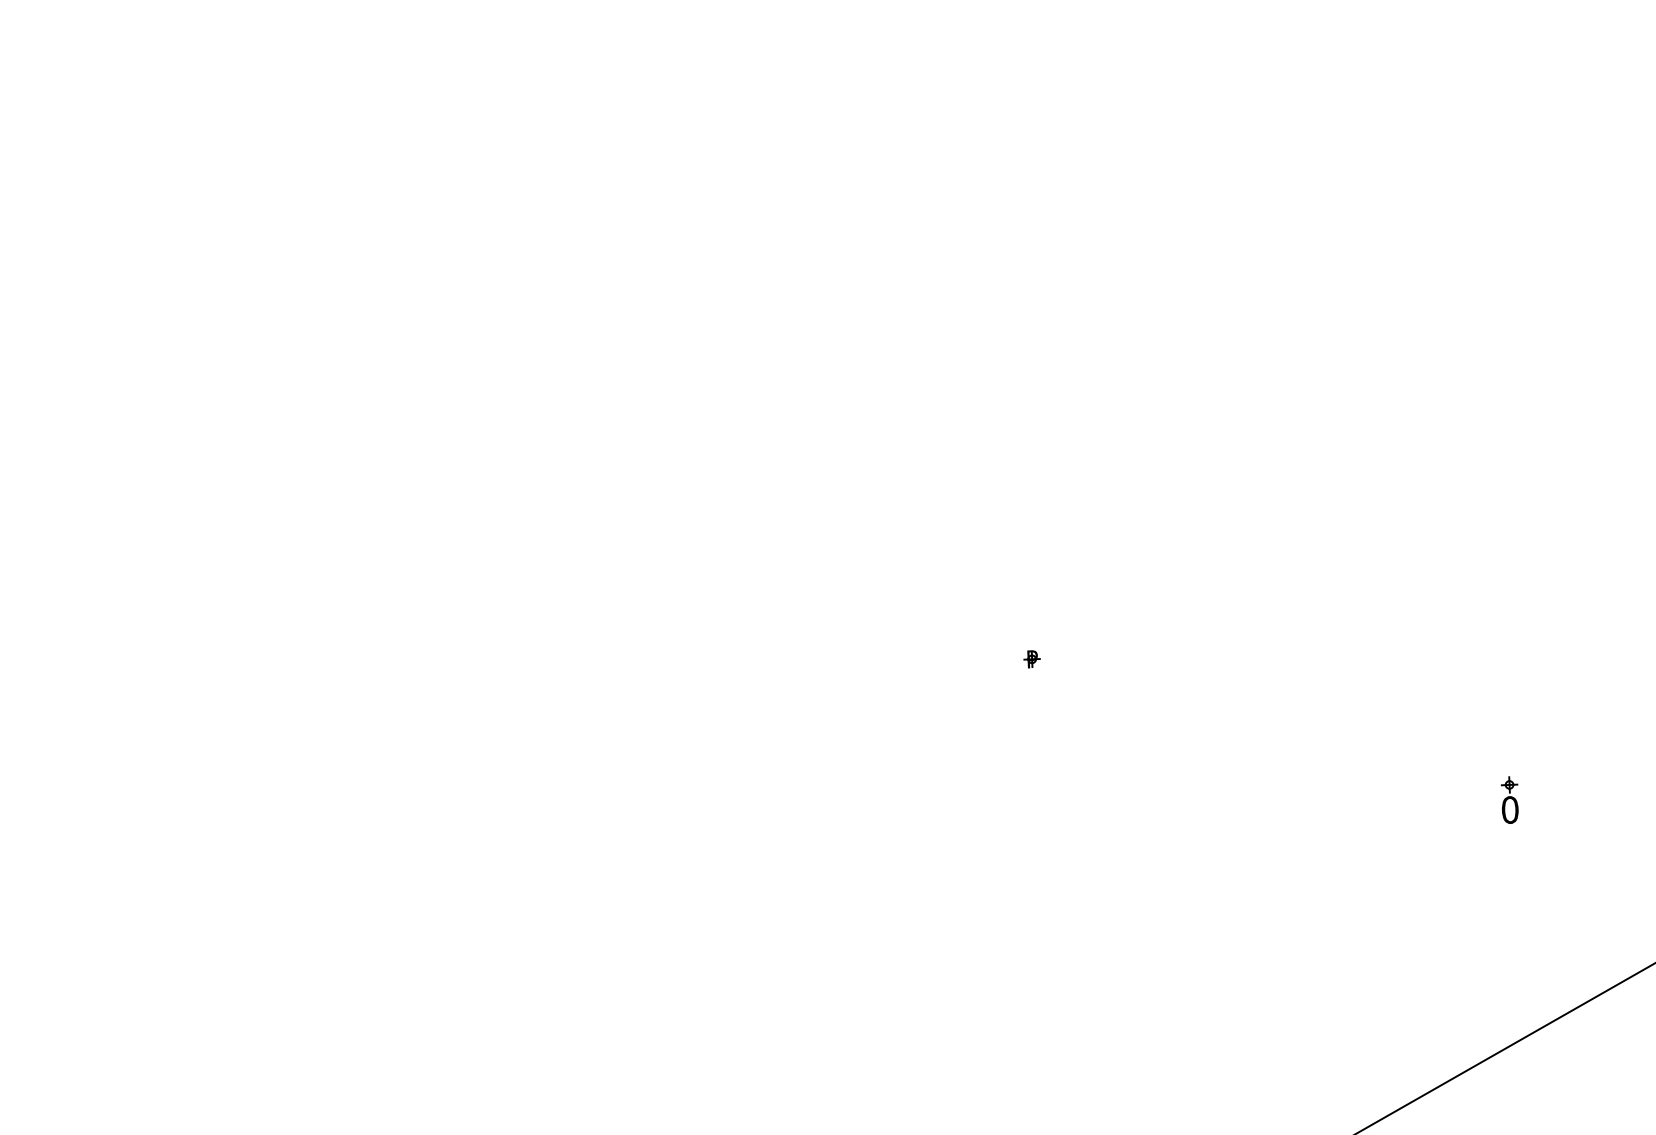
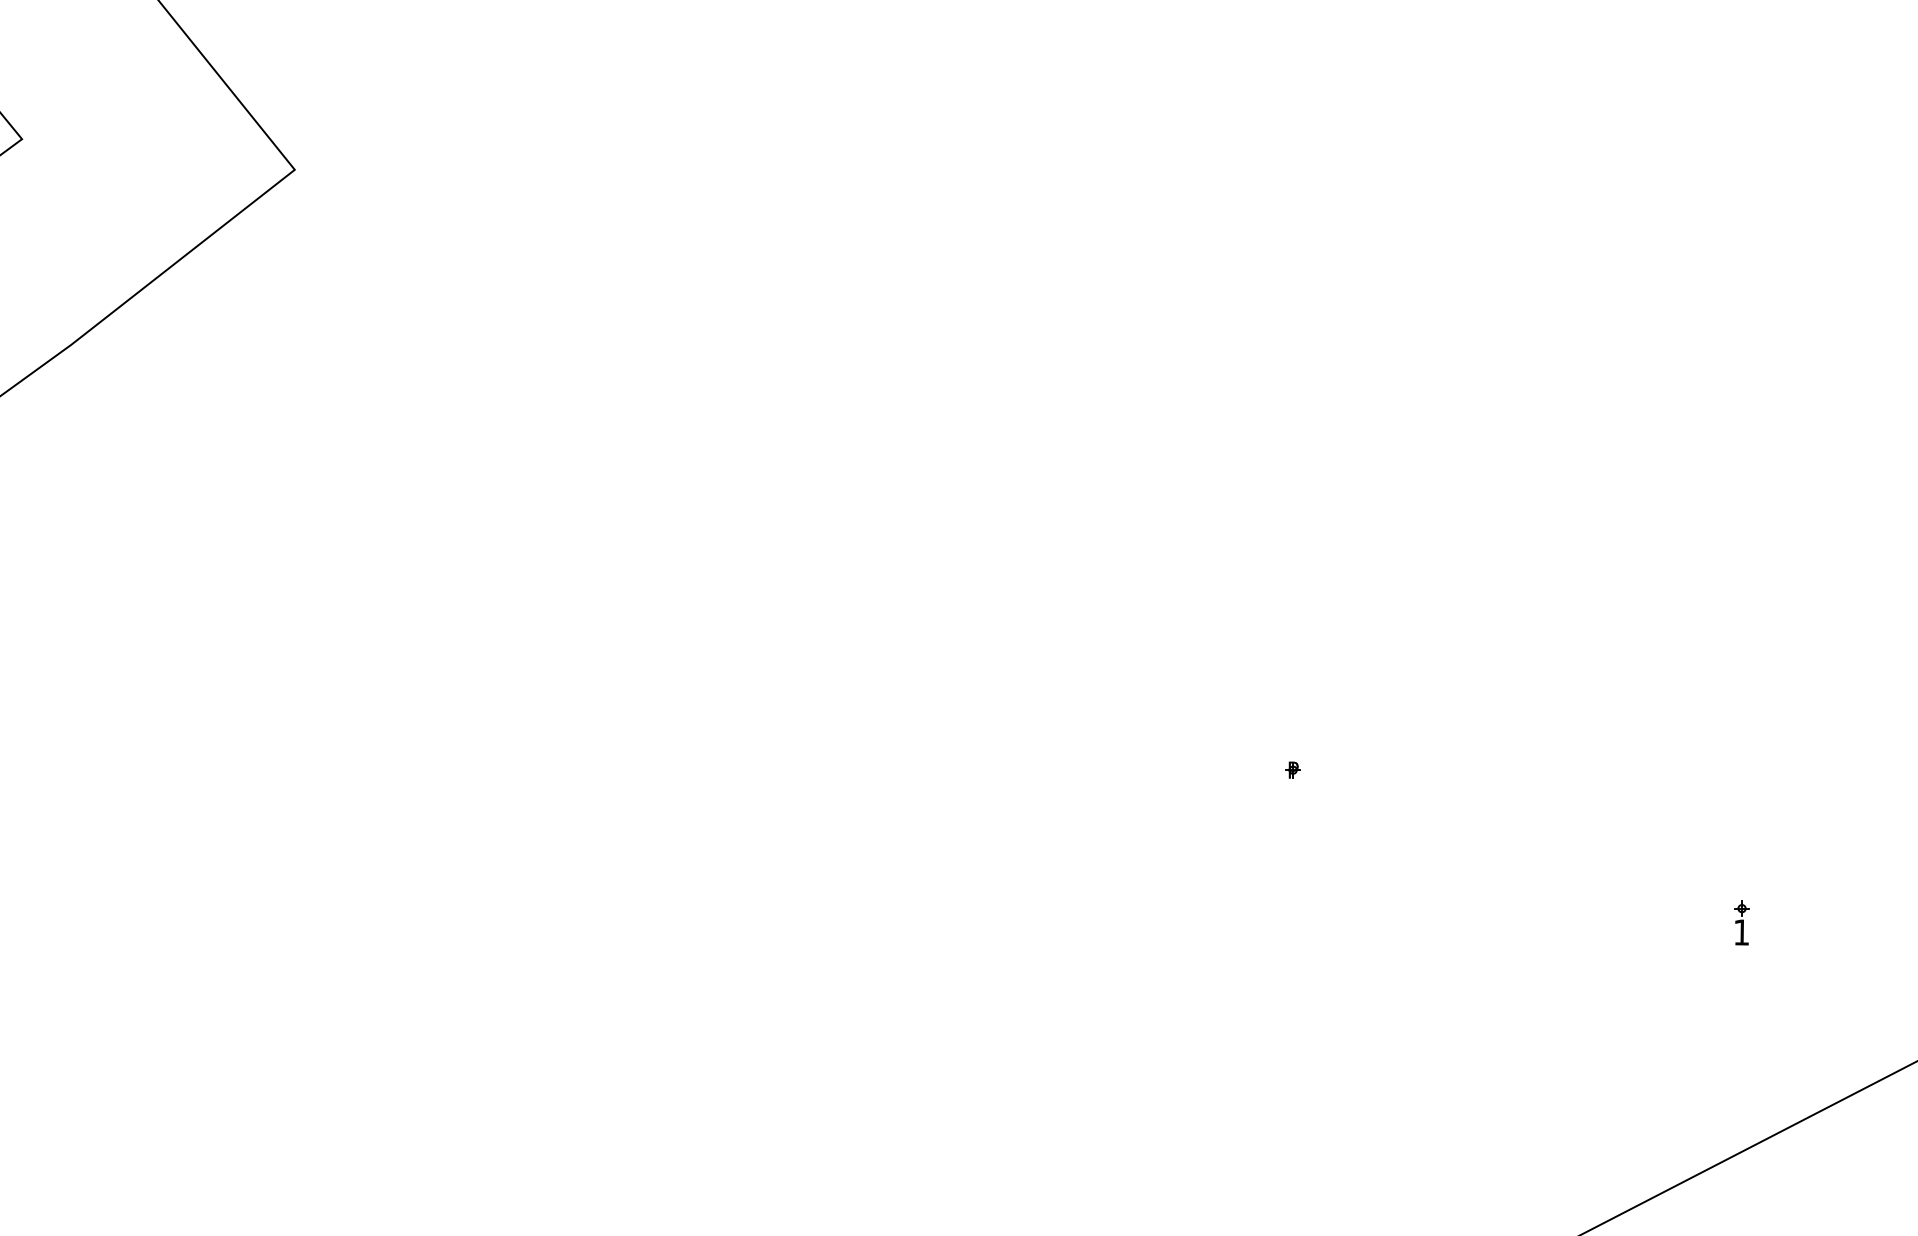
text: (1510, 810) -> (1741, 932), 0 -> 1

